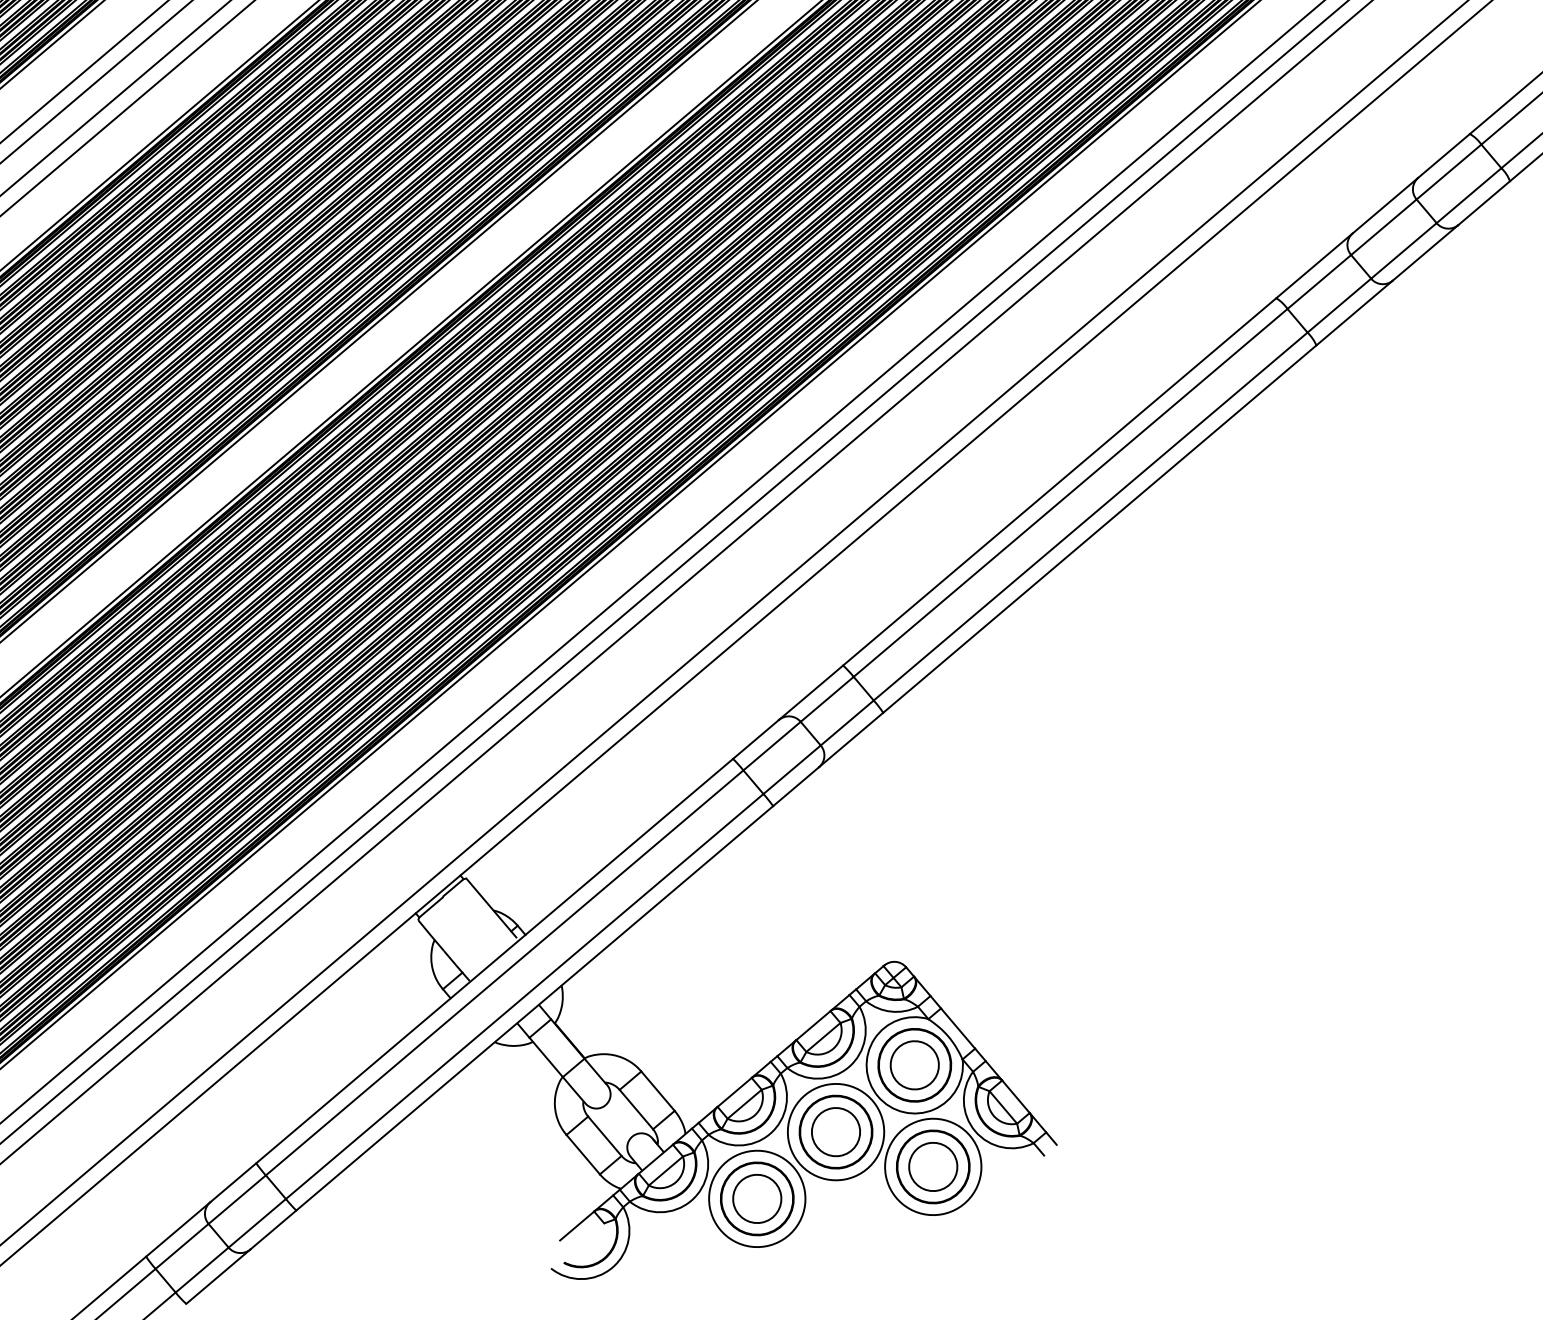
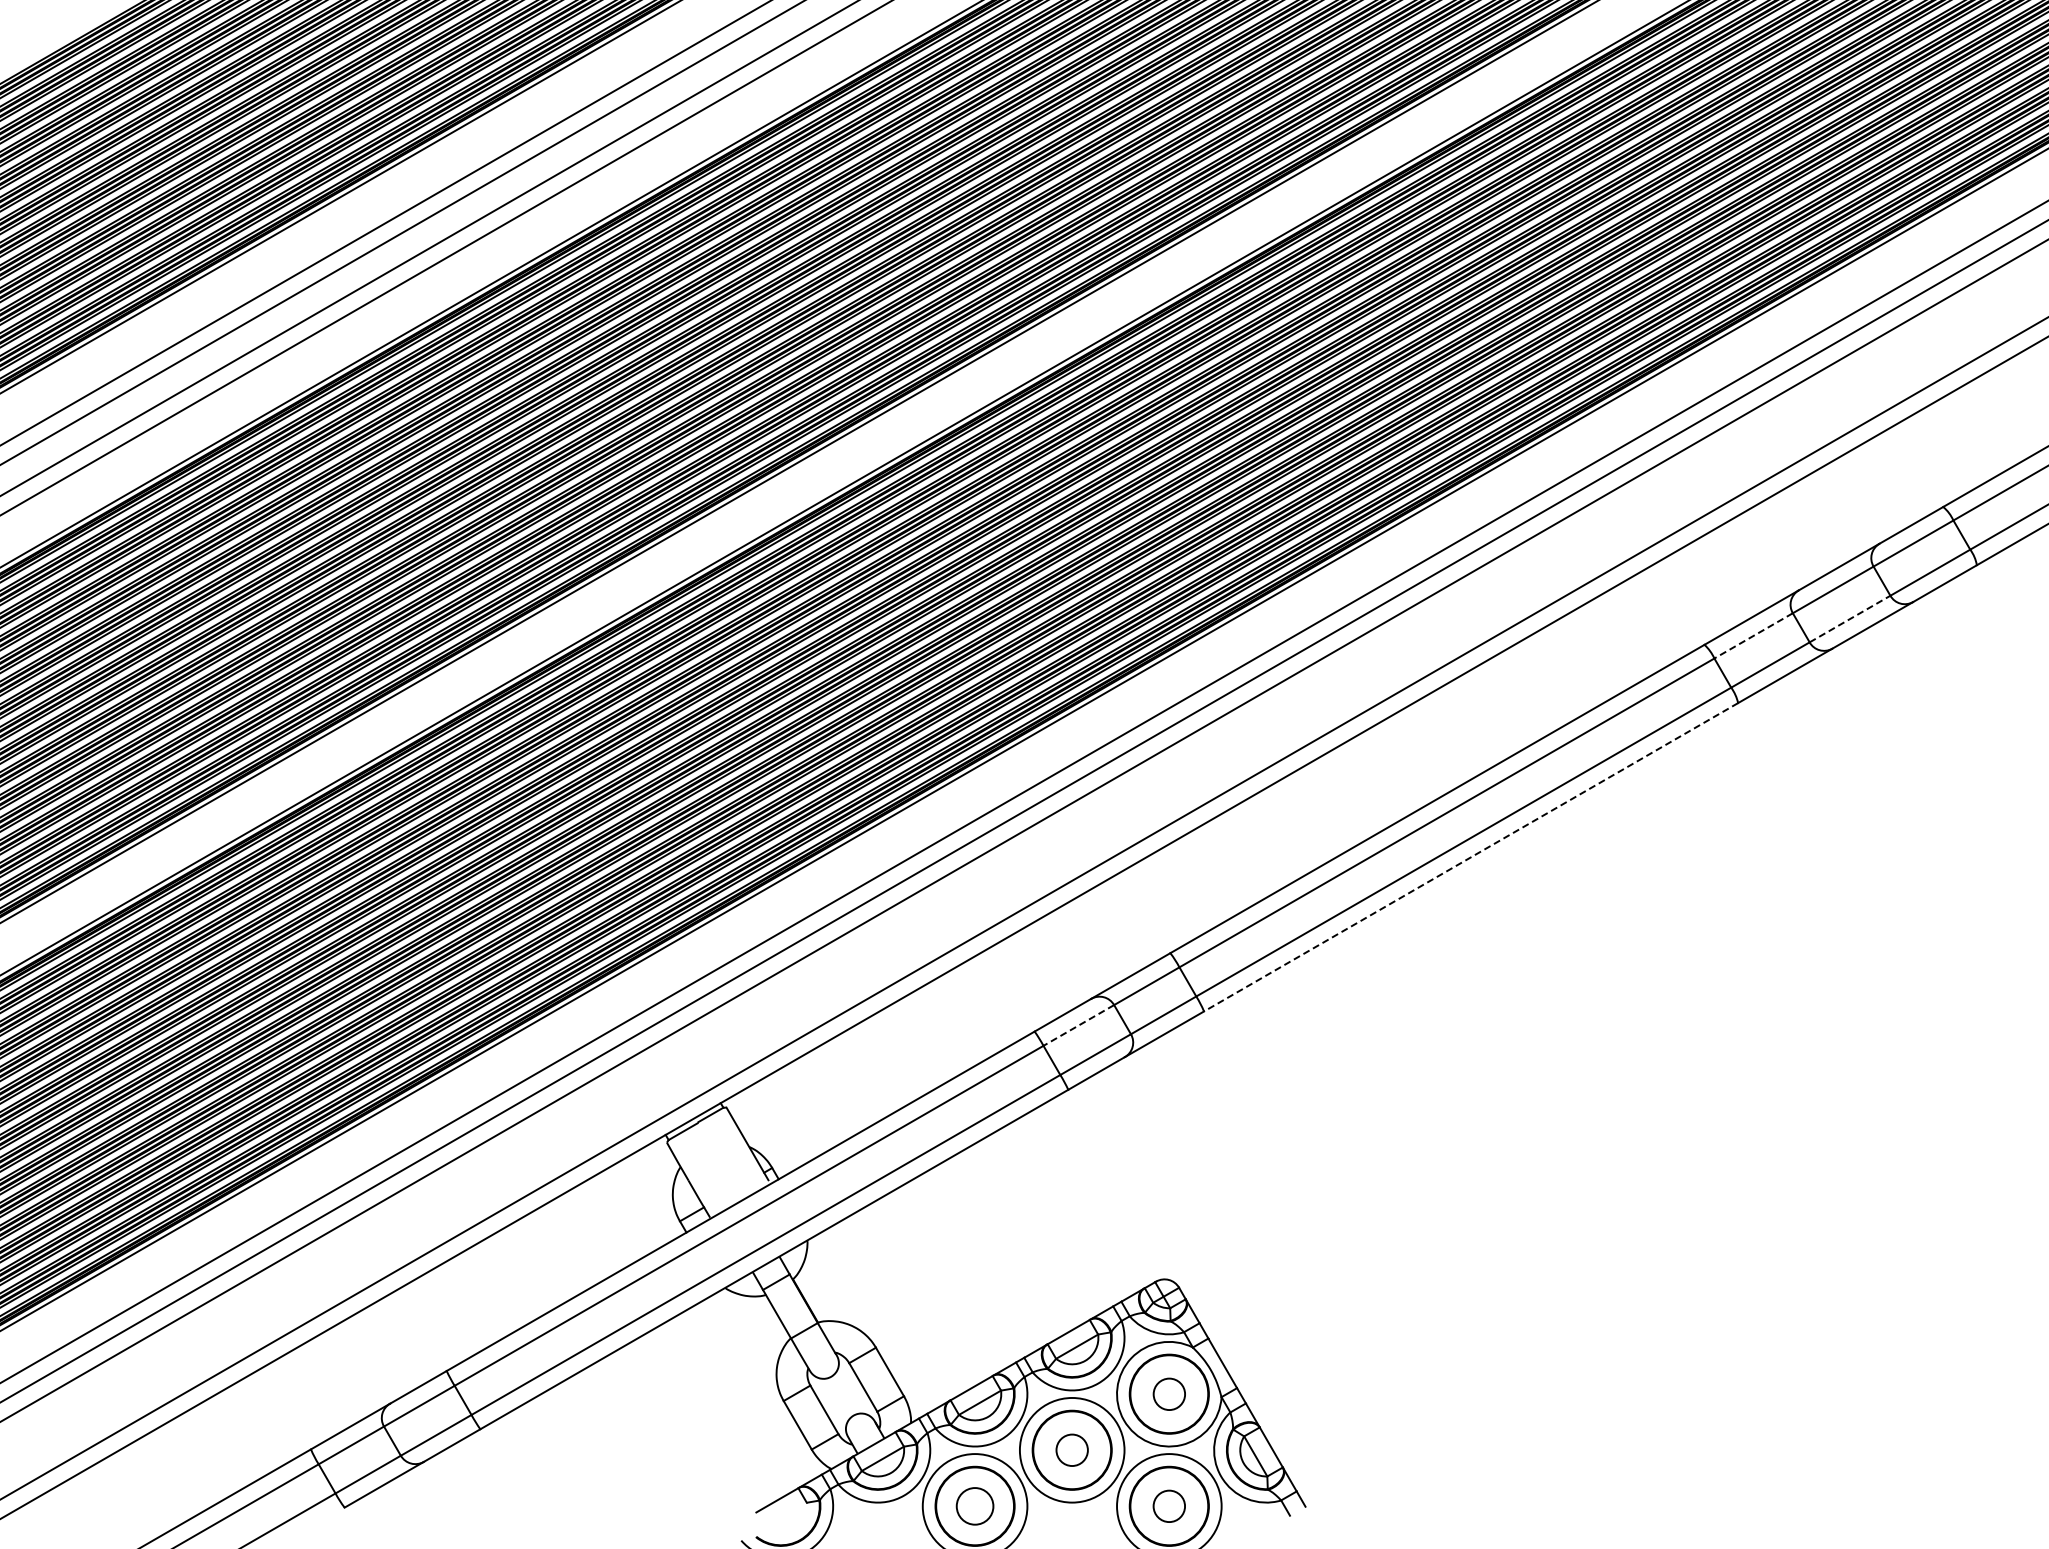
line: (1404, 251) -> (1850, 619), solid -> dashed
line: (1319, 282) -> (1753, 636), solid -> dashed
line: (1099, 529) -> (1470, 857), solid -> dashed
line: (771, 746) -> (1078, 1025), solid -> dashed
circle: (914, 1065) -> (1169, 1394), size x0.6
circle: (836, 1132) -> (1072, 1450), size x0.6
circle: (933, 1167) -> (1169, 1506), size x0.6
circle: (756, 1199) -> (974, 1506), size x0.7

